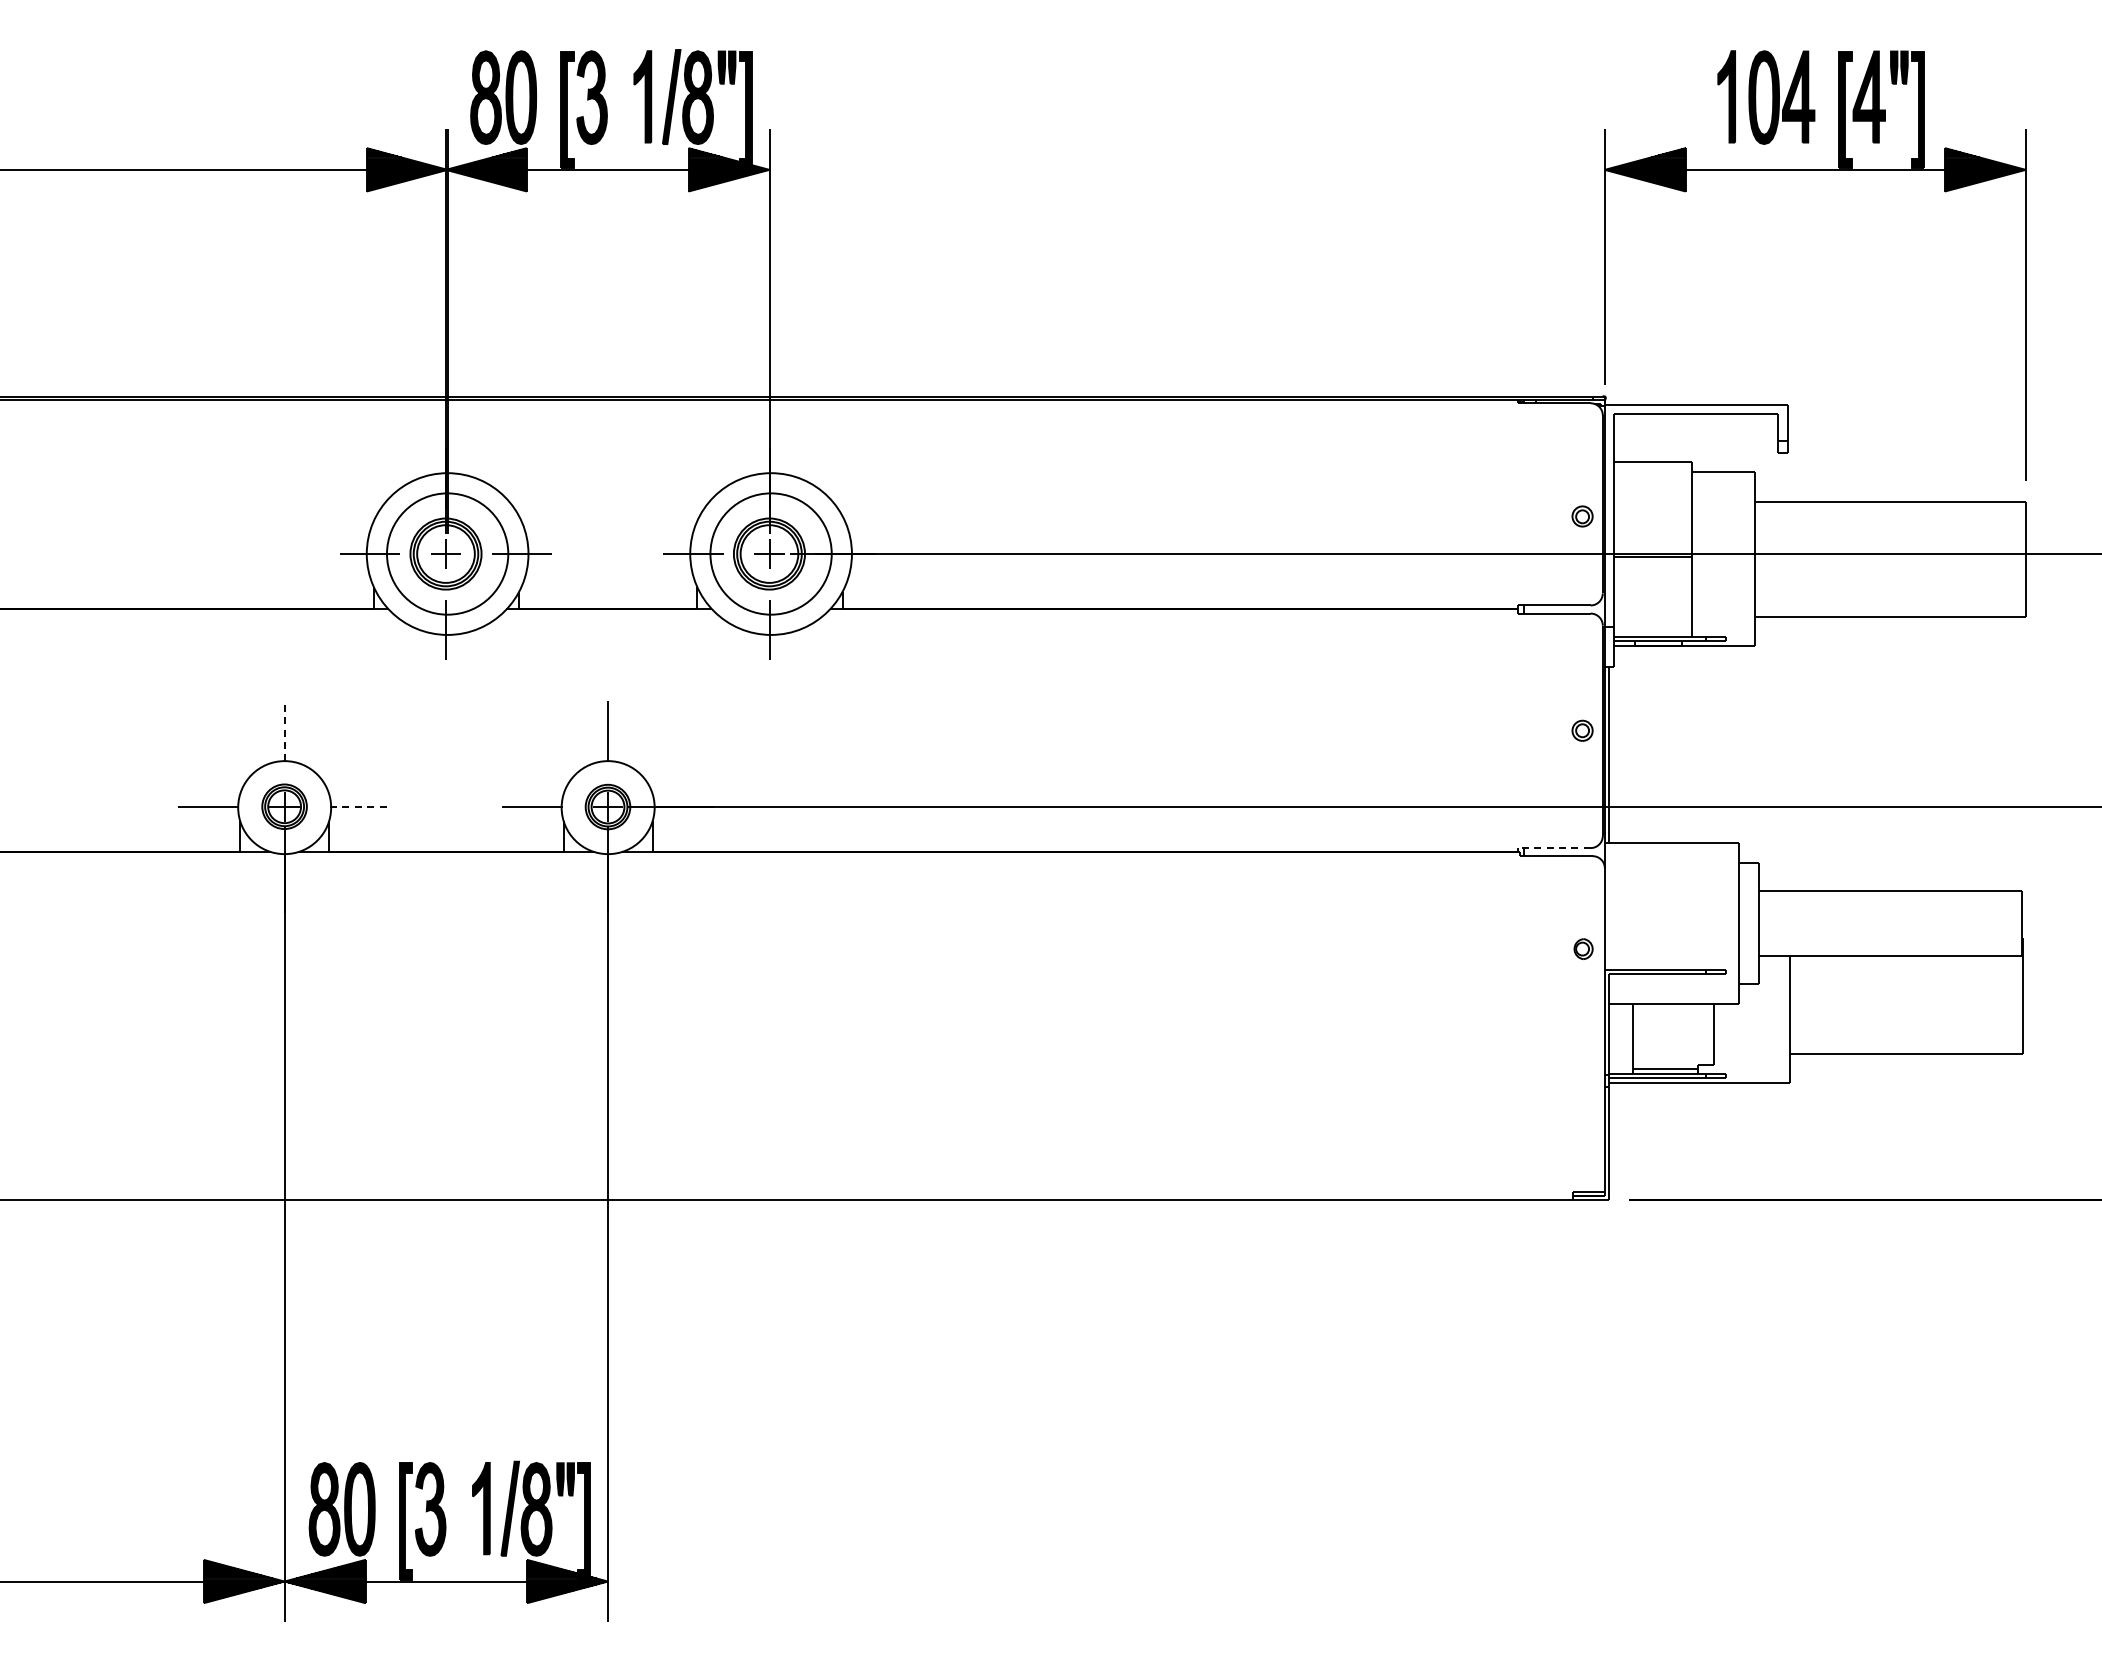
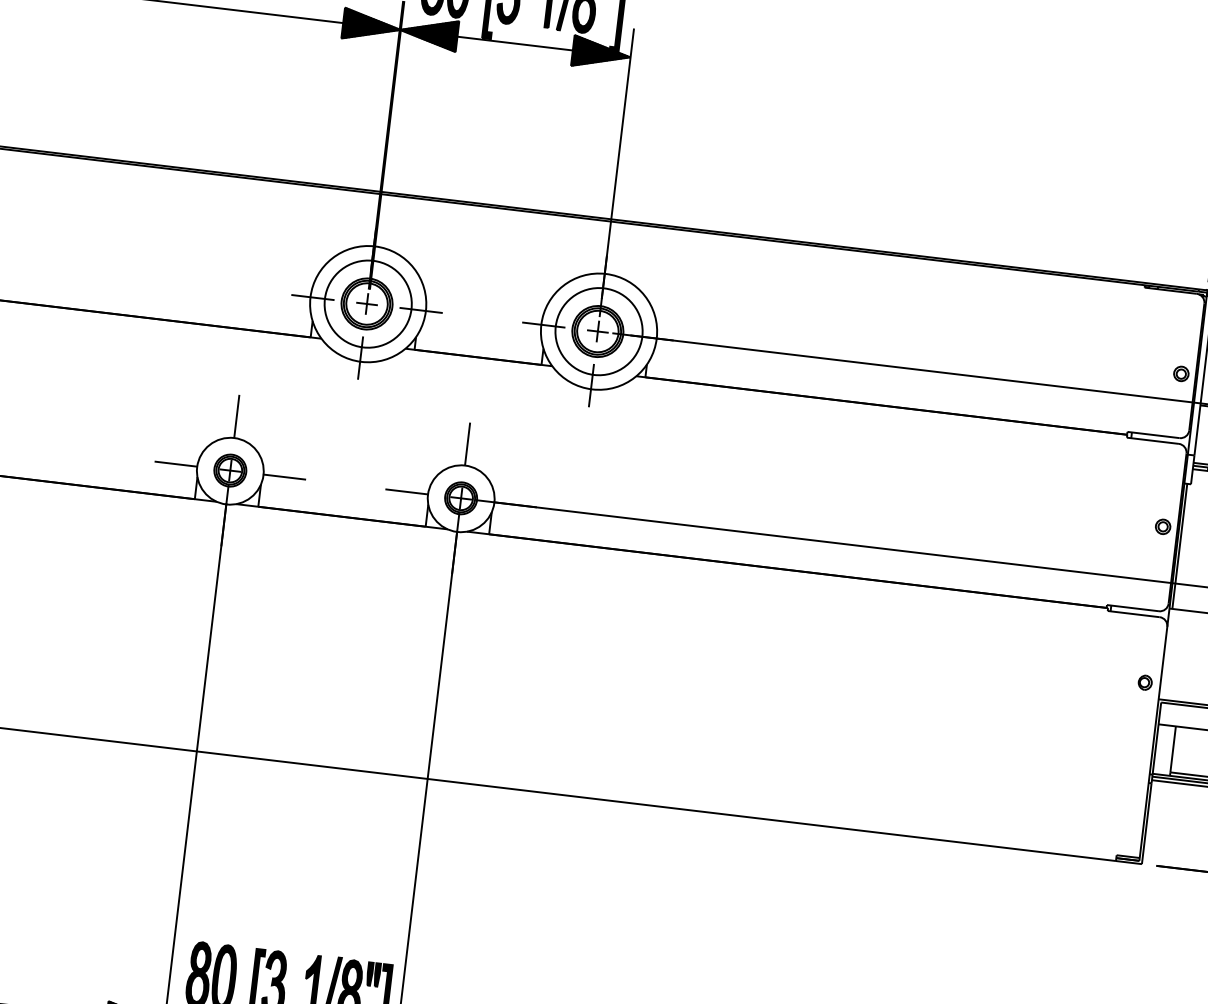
line: (284, 730) -> (236, 416), dashed -> solid
line: (360, 806) -> (284, 476), dashed -> solid
line: (1553, 848) -> (1132, 608), dashed -> solid

